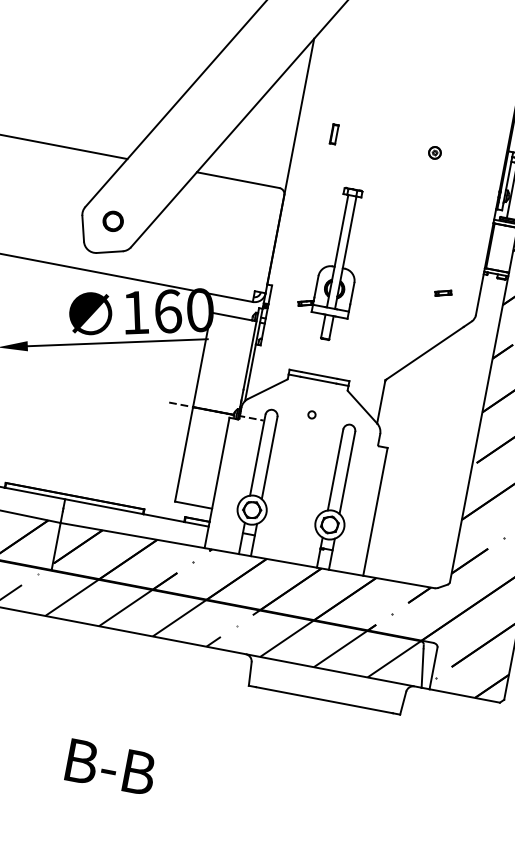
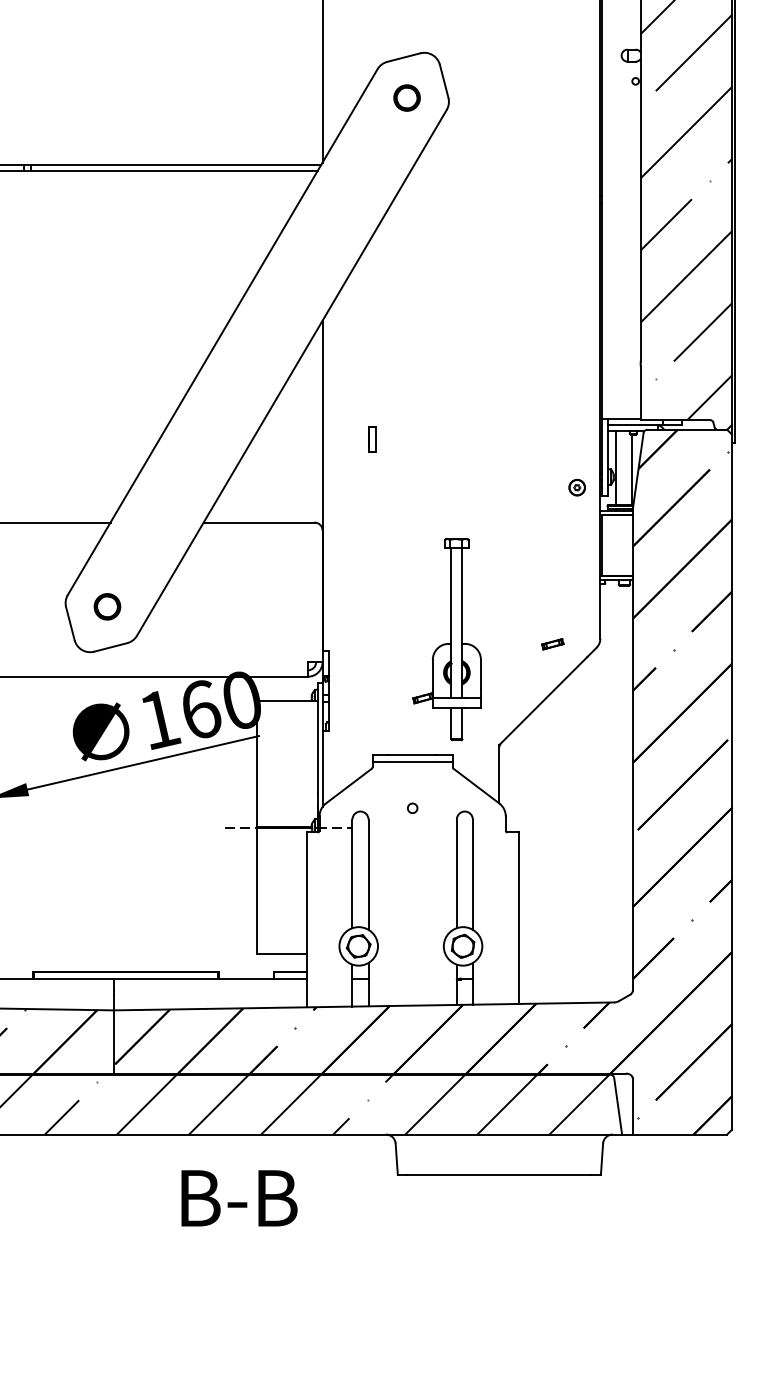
part: (434, 152) -> (576, 487), moved
part: (331, 262) -> (446, 639), moved
part: (443, 293) -> (552, 644), moved
text: (111, 767) -> (239, 1198), moved

